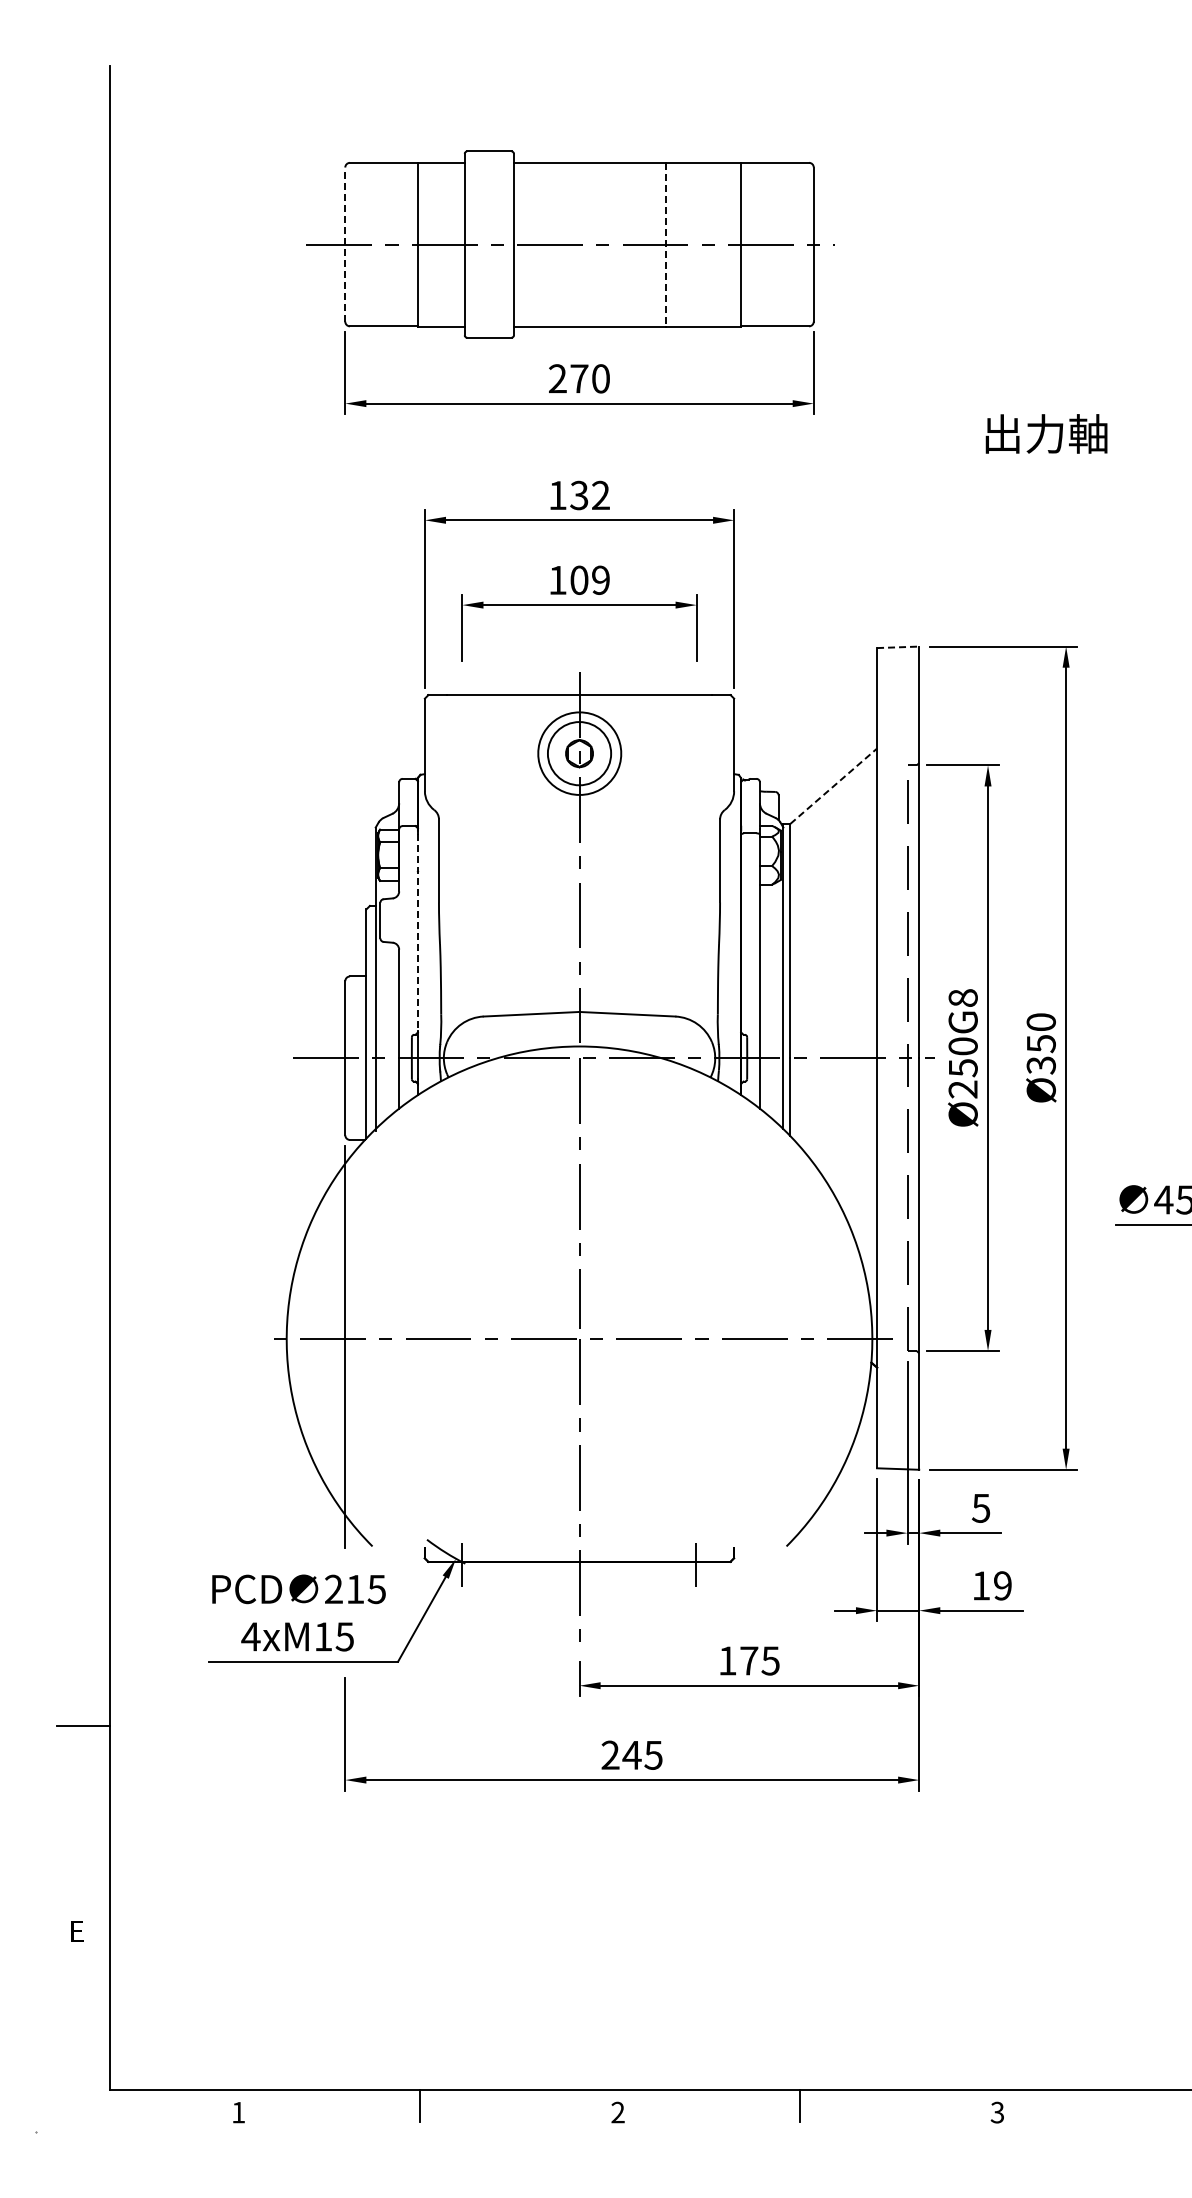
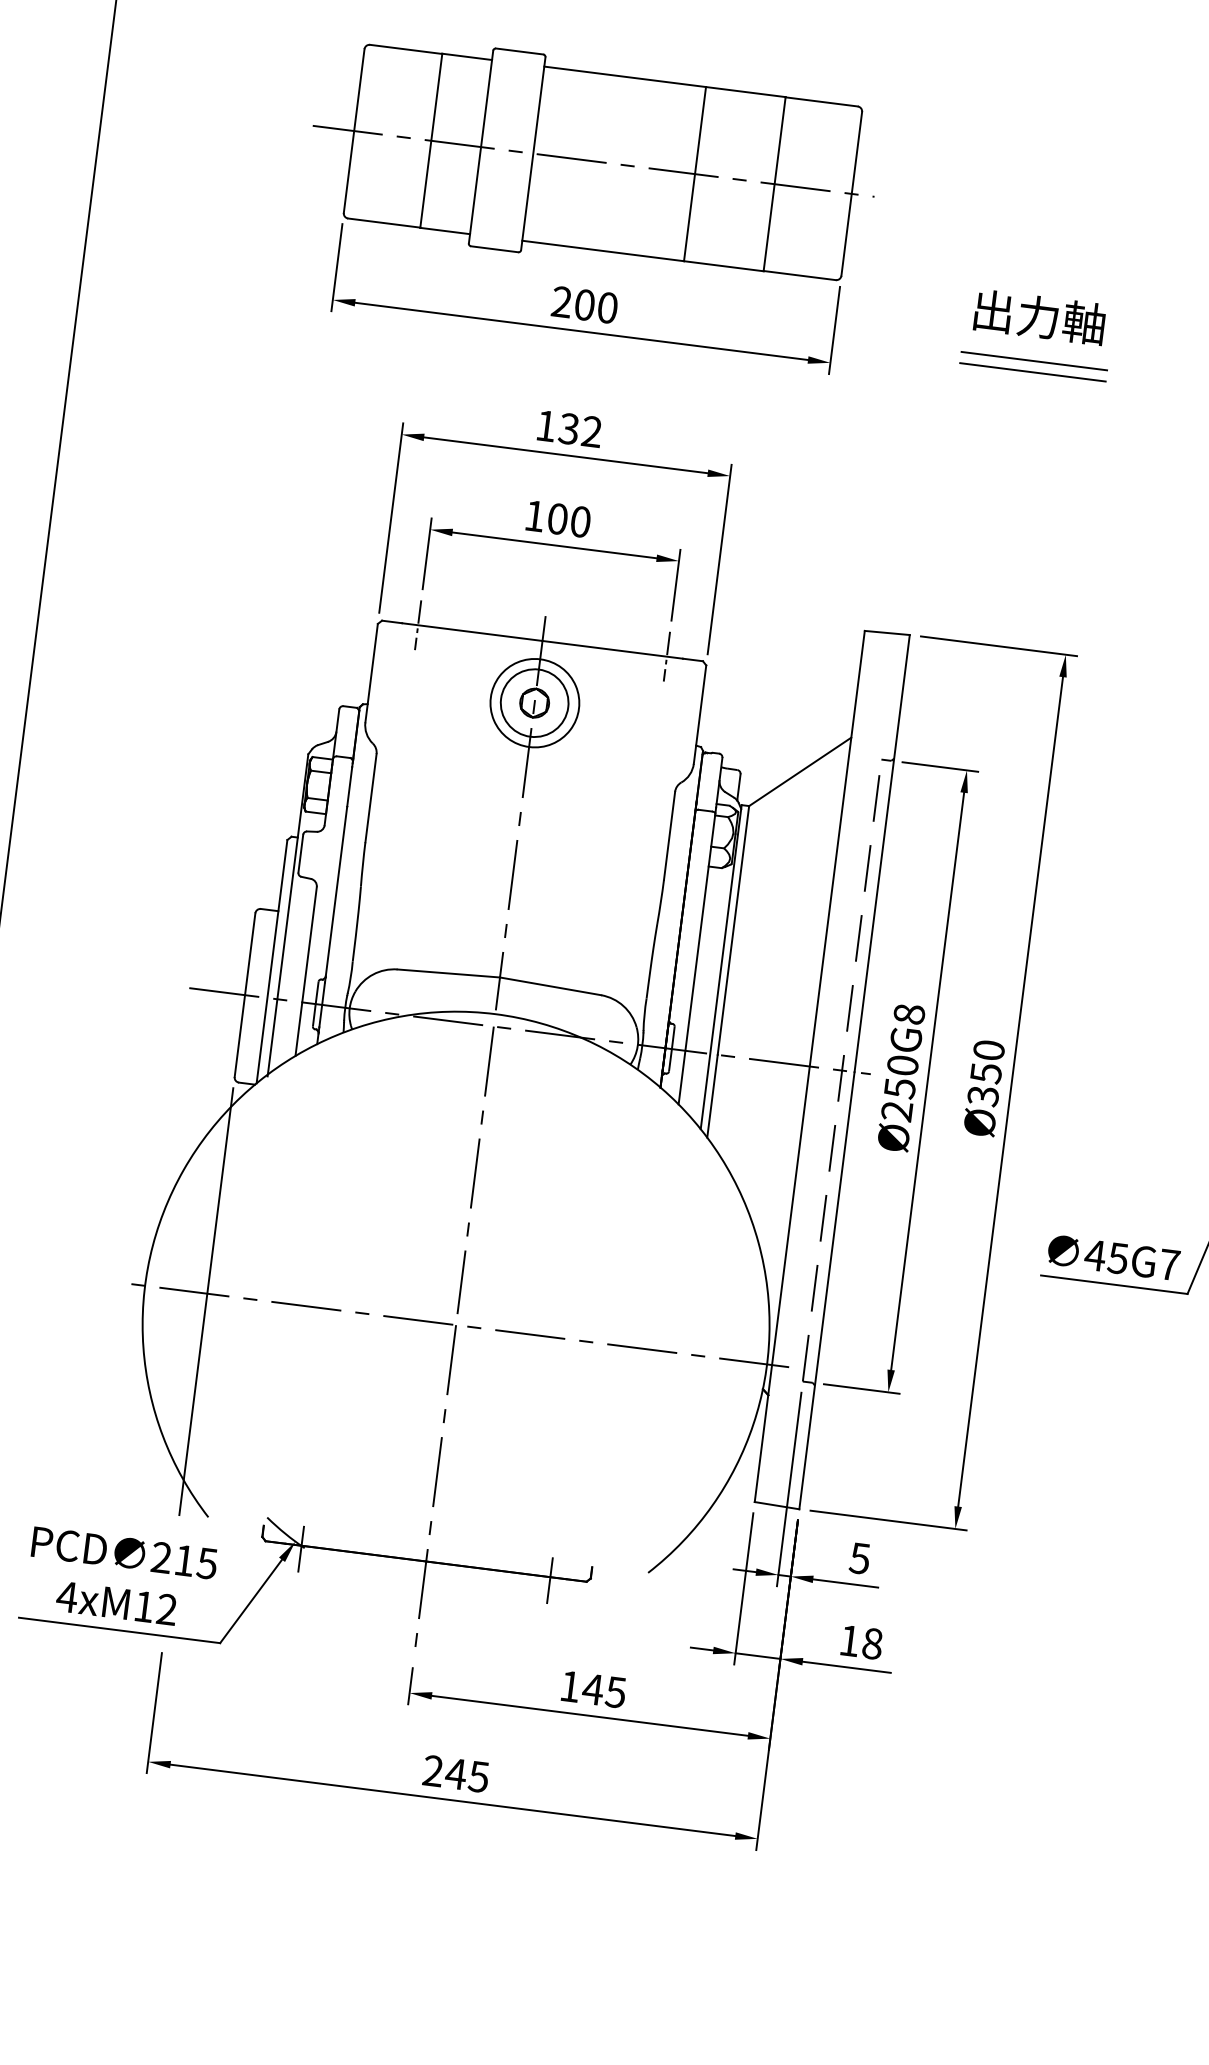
line: (345, 244) -> (354, 130), dashed -> solid
line: (666, 244) -> (695, 174), dashed -> solid
text: (579, 378) -> (584, 304), 270 -> 200
line: (1002, 378) -> (1034, 361), added
line: (1002, 388) -> (1032, 372), added
text: (1046, 433) -> (1039, 316), moved
text: (600, 579) -> (580, 520), 109 -> 100
line: (898, 647) -> (887, 633), dashed -> solid
line: (462, 694) -> (418, 624), added
line: (696, 694) -> (666, 656), added
line: (834, 785) -> (801, 771), dashed -> solid
line: (417, 933) -> (338, 872), dashed -> solid
text: (1002, 1585) -> (872, 1643), 19 -> 18
text: (344, 1636) -> (166, 1609), 4xM15 -> 4xM12
text: (748, 1660) -> (592, 1688), 175 -> 145

